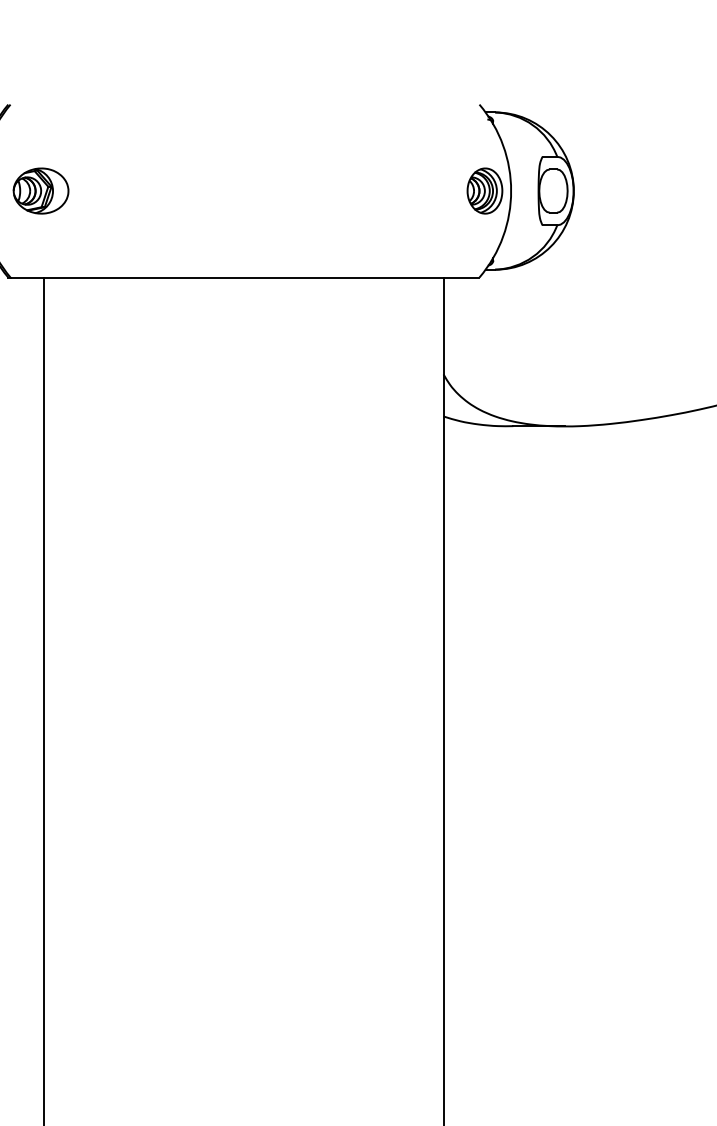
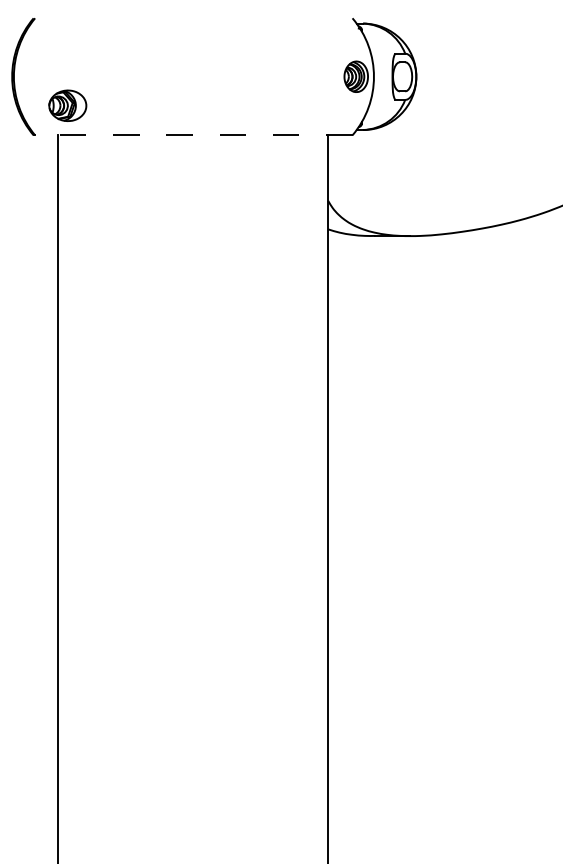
part: (40, 190) -> (67, 105), moved
line: (244, 277) -> (193, 135), solid -> dashed

